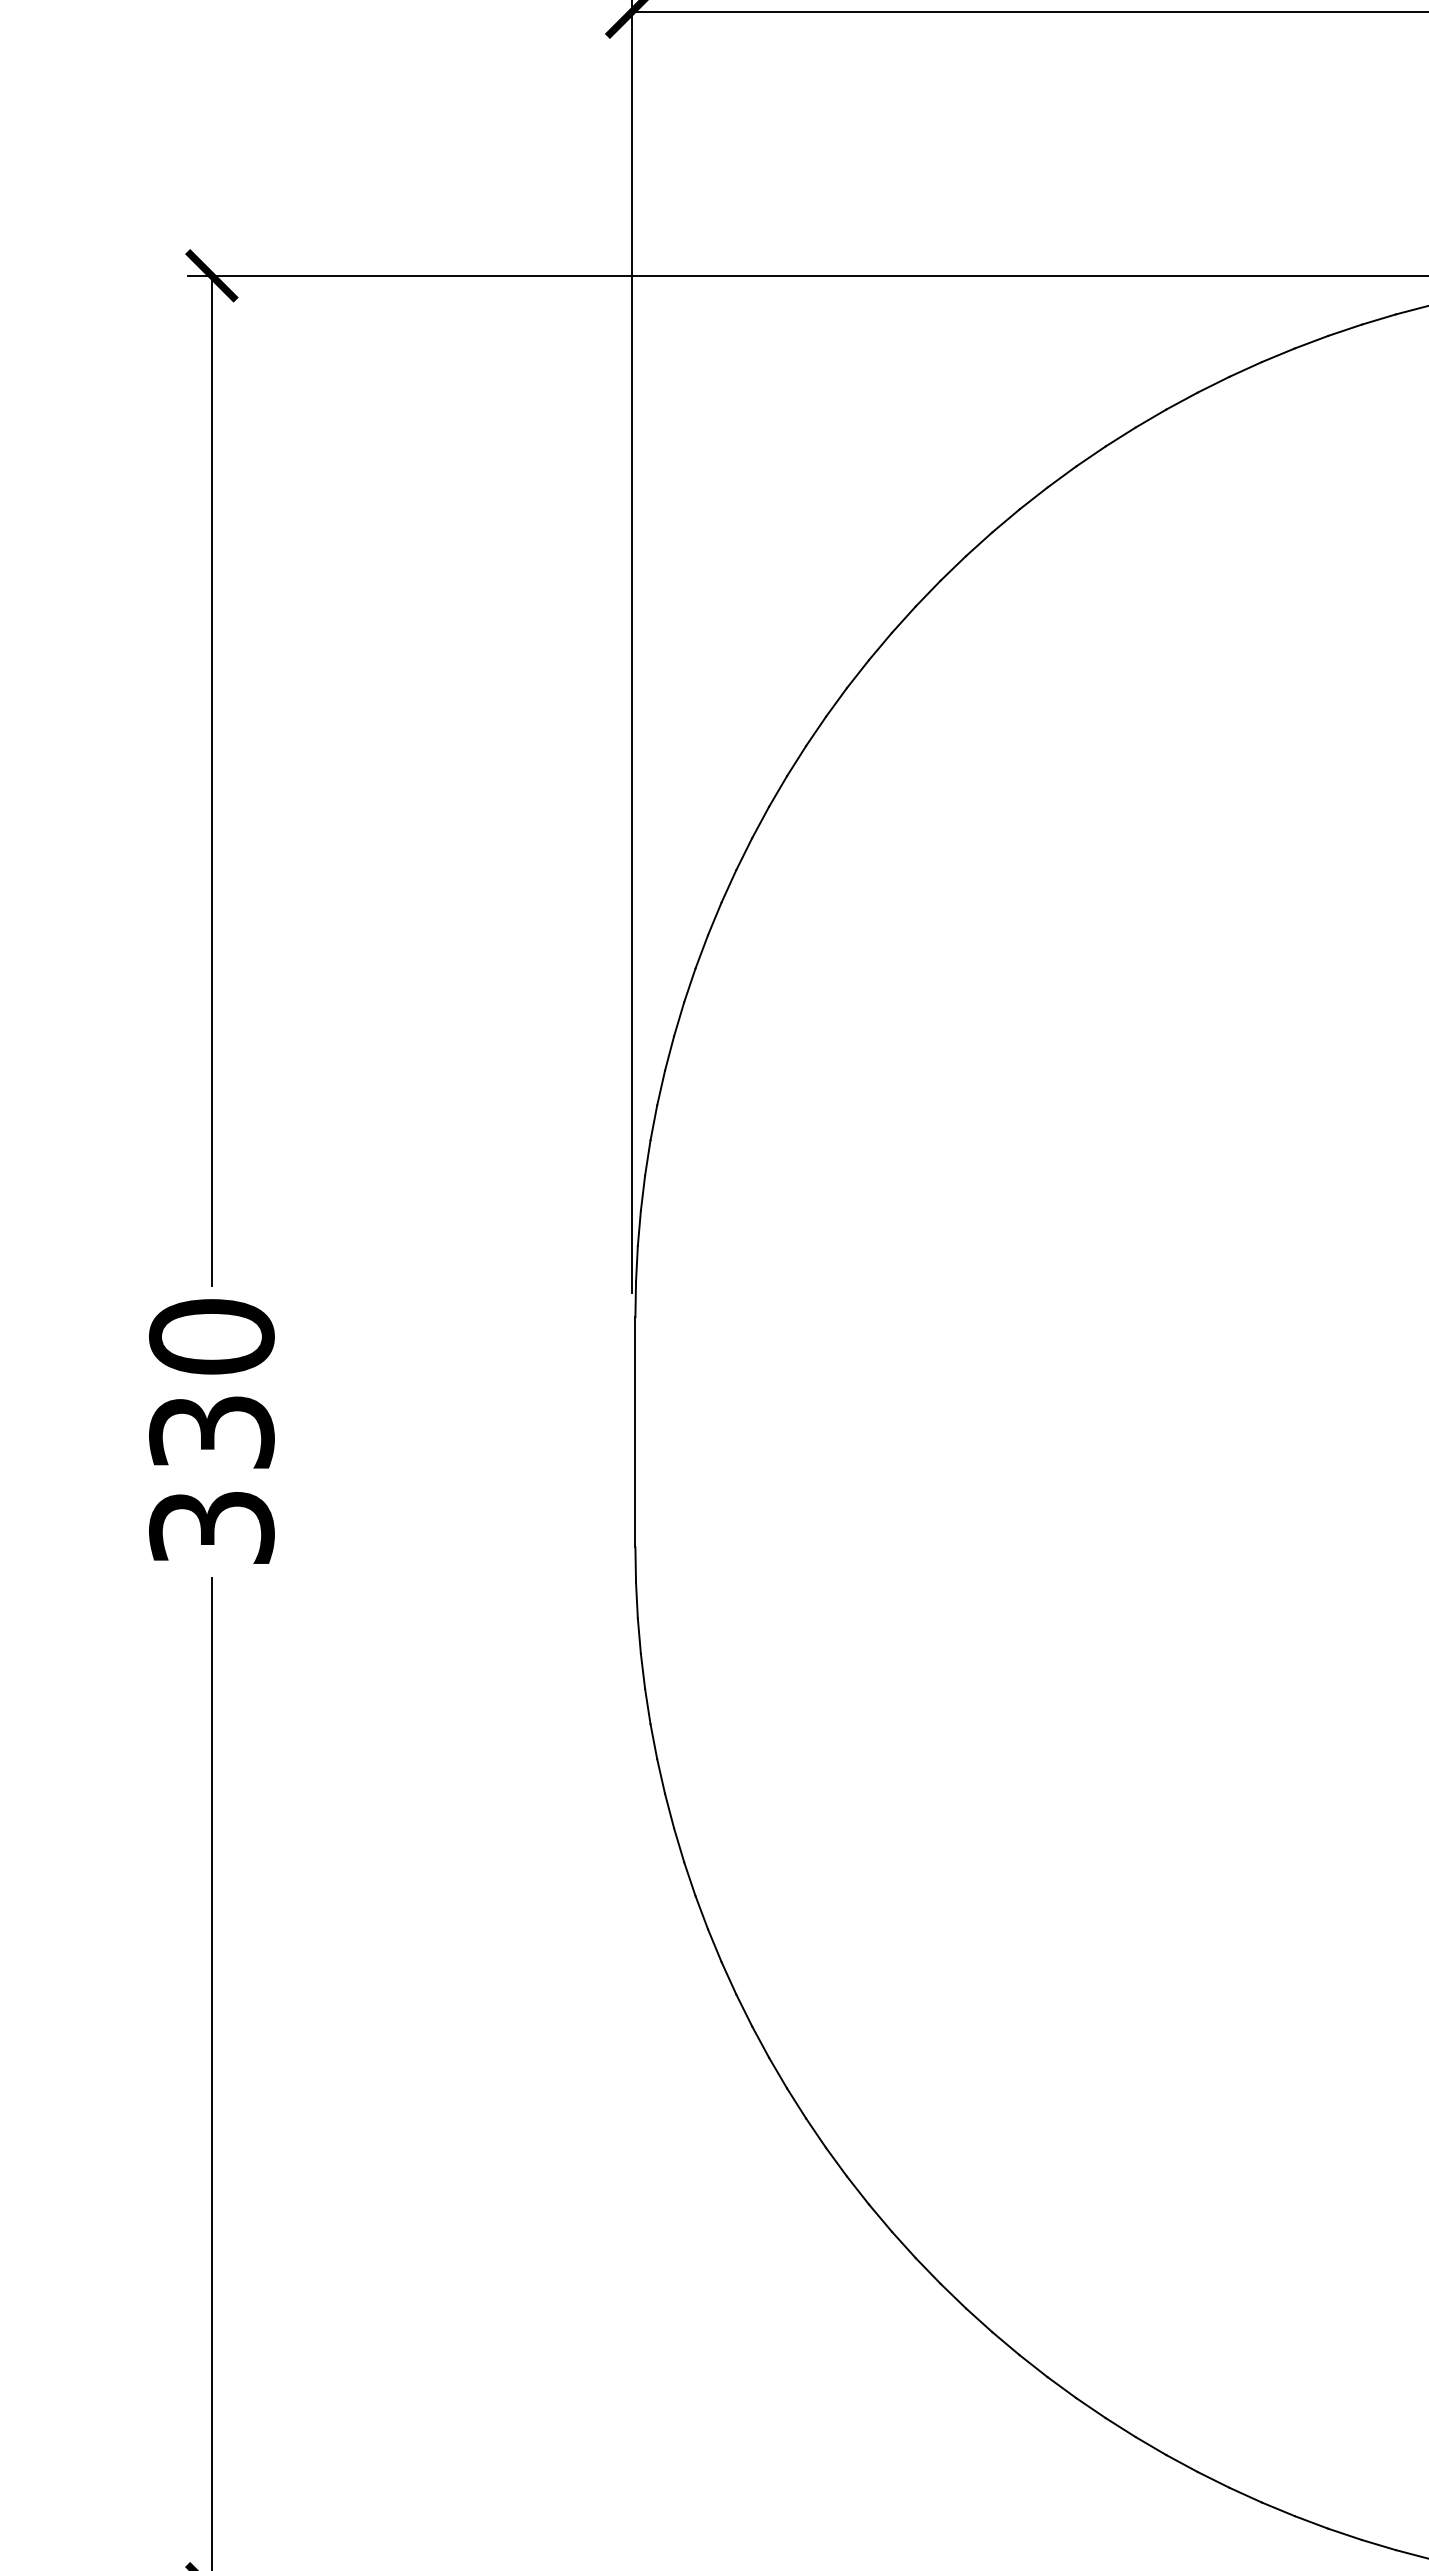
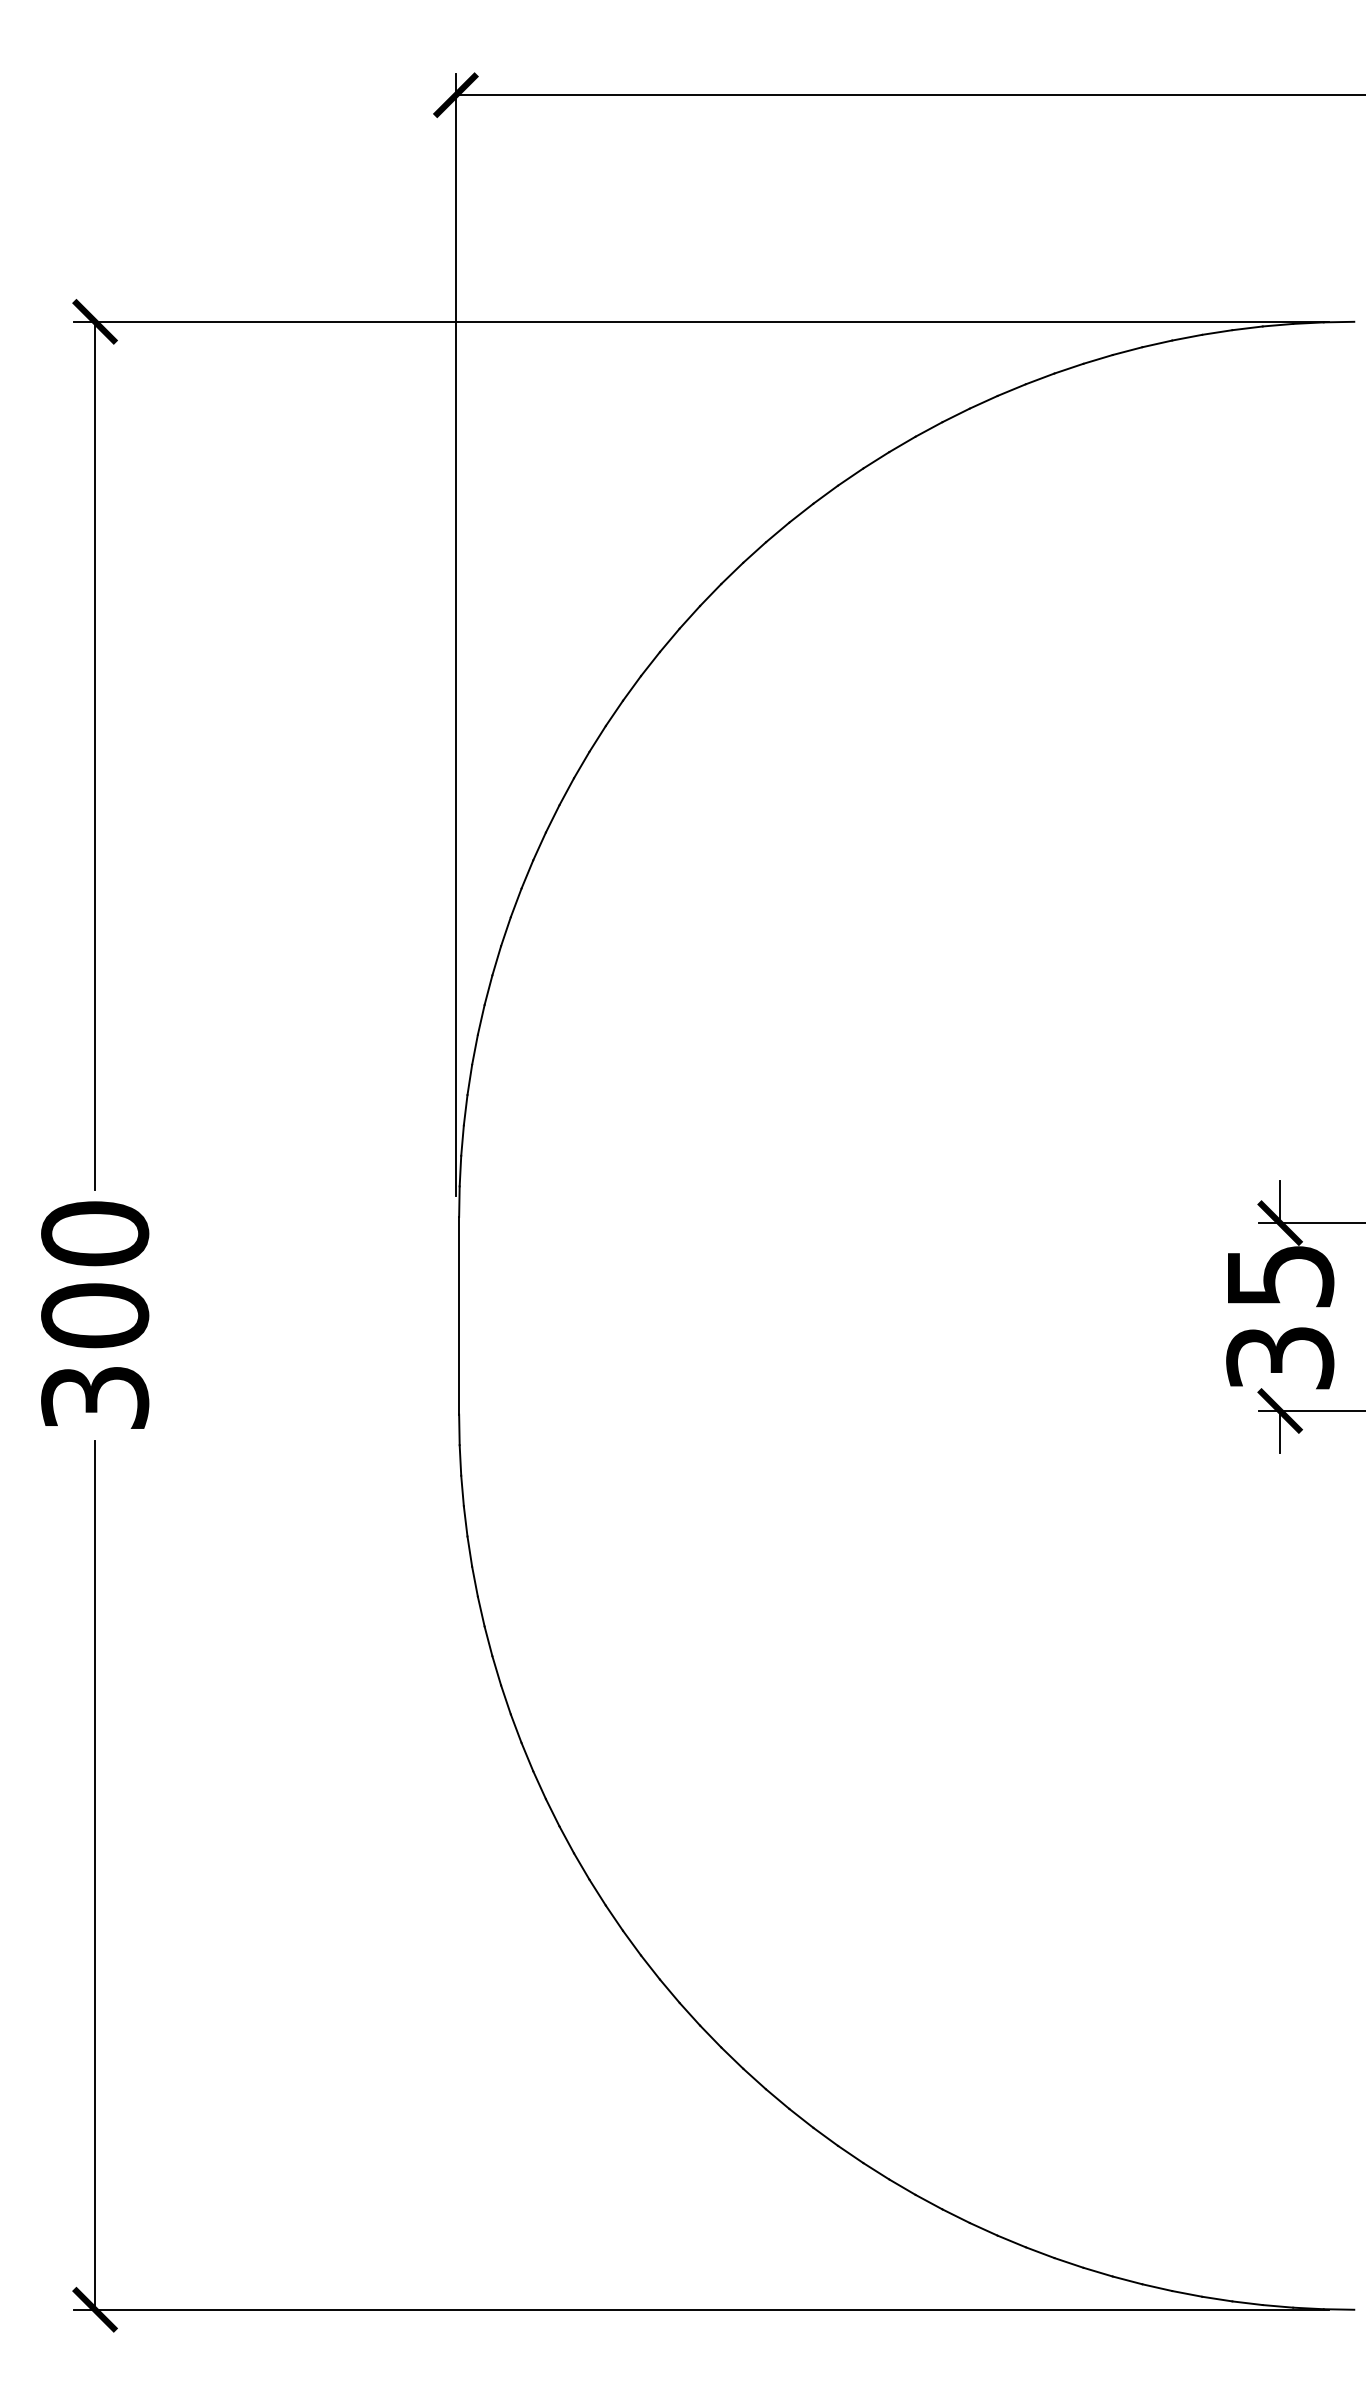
text: (212, 1431) -> (95, 1315), 330 -> 300

